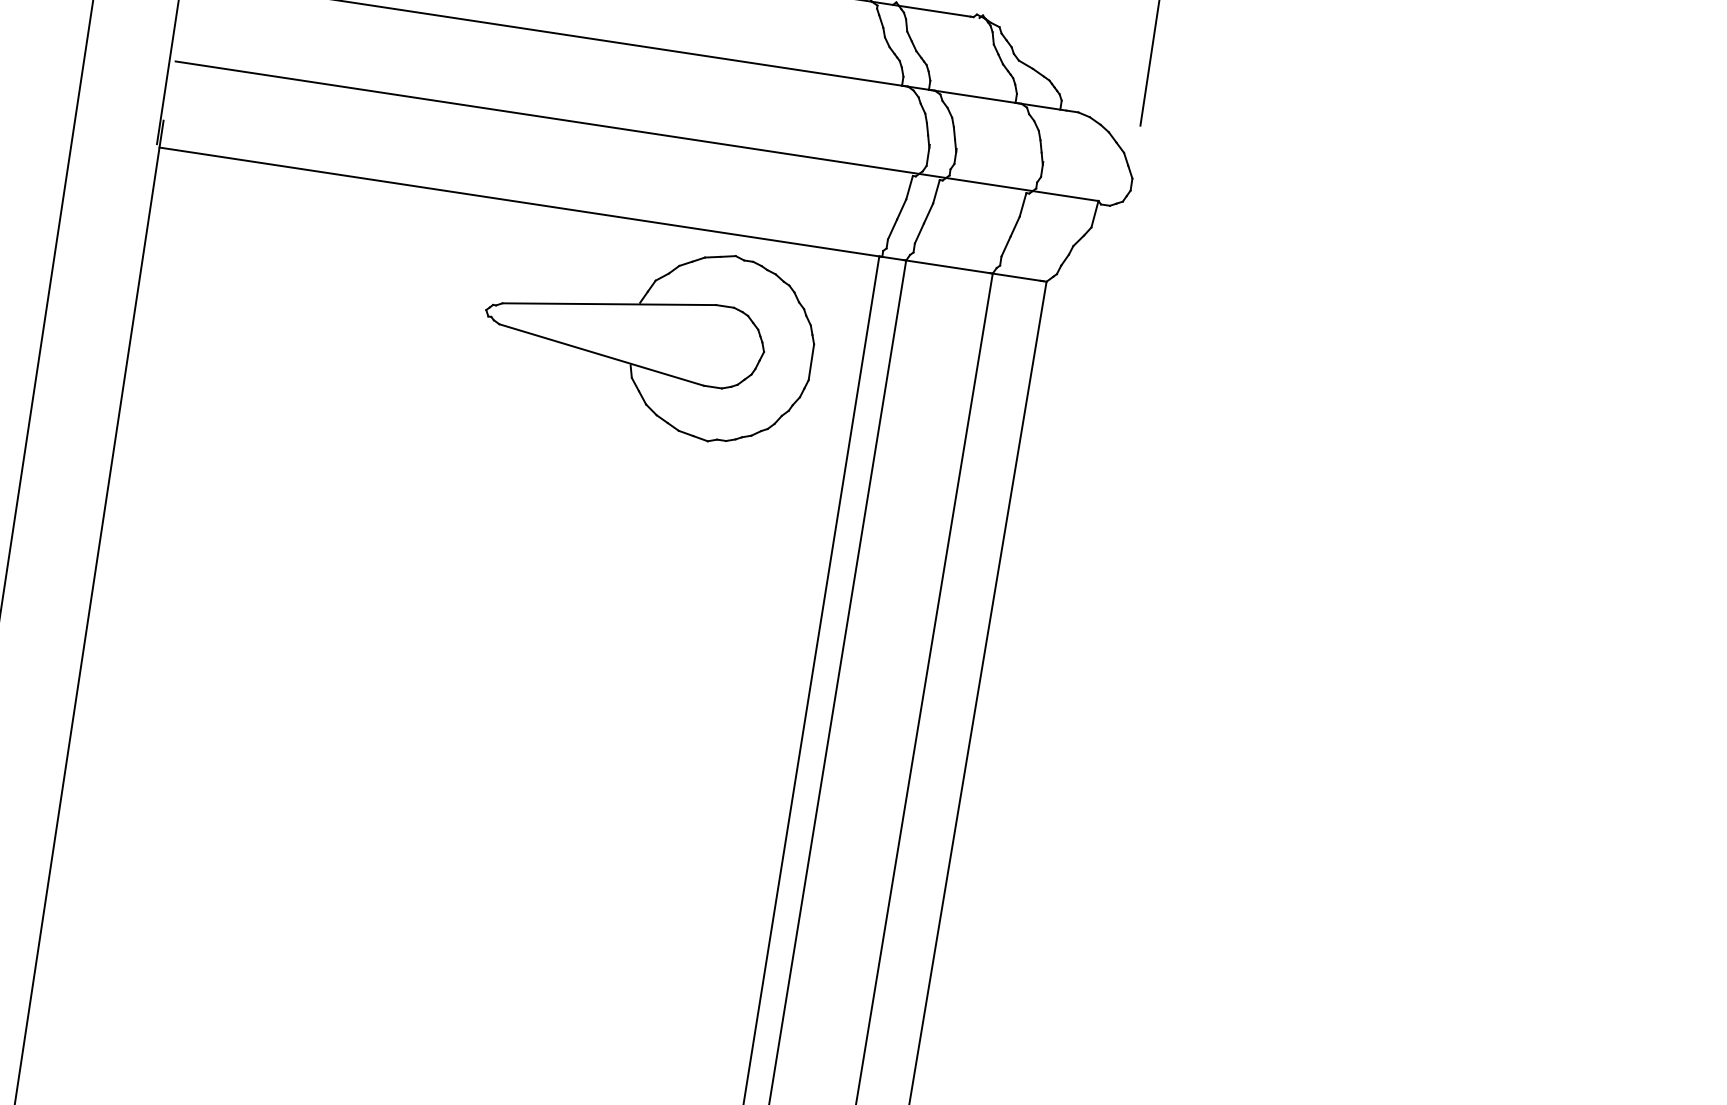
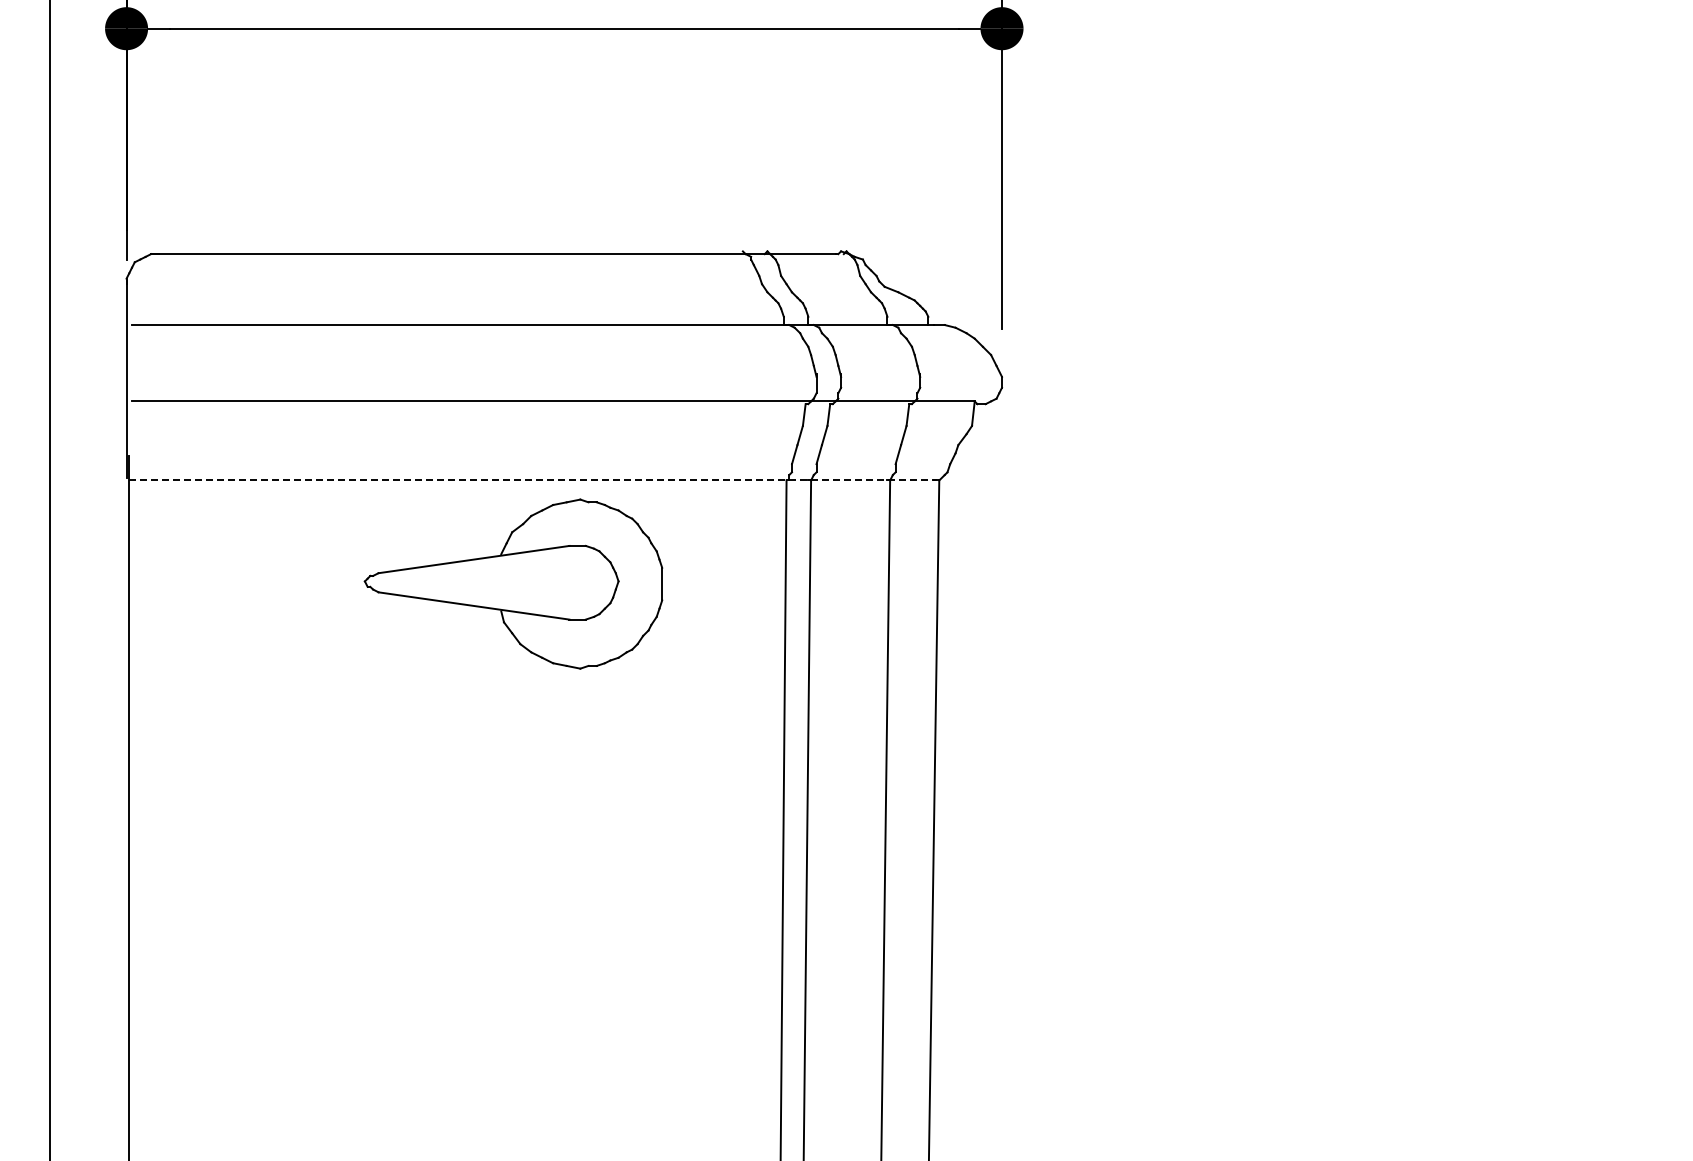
line: (601, 214) -> (532, 480), solid -> dashed
part: (648, 336) -> (513, 583), moved

